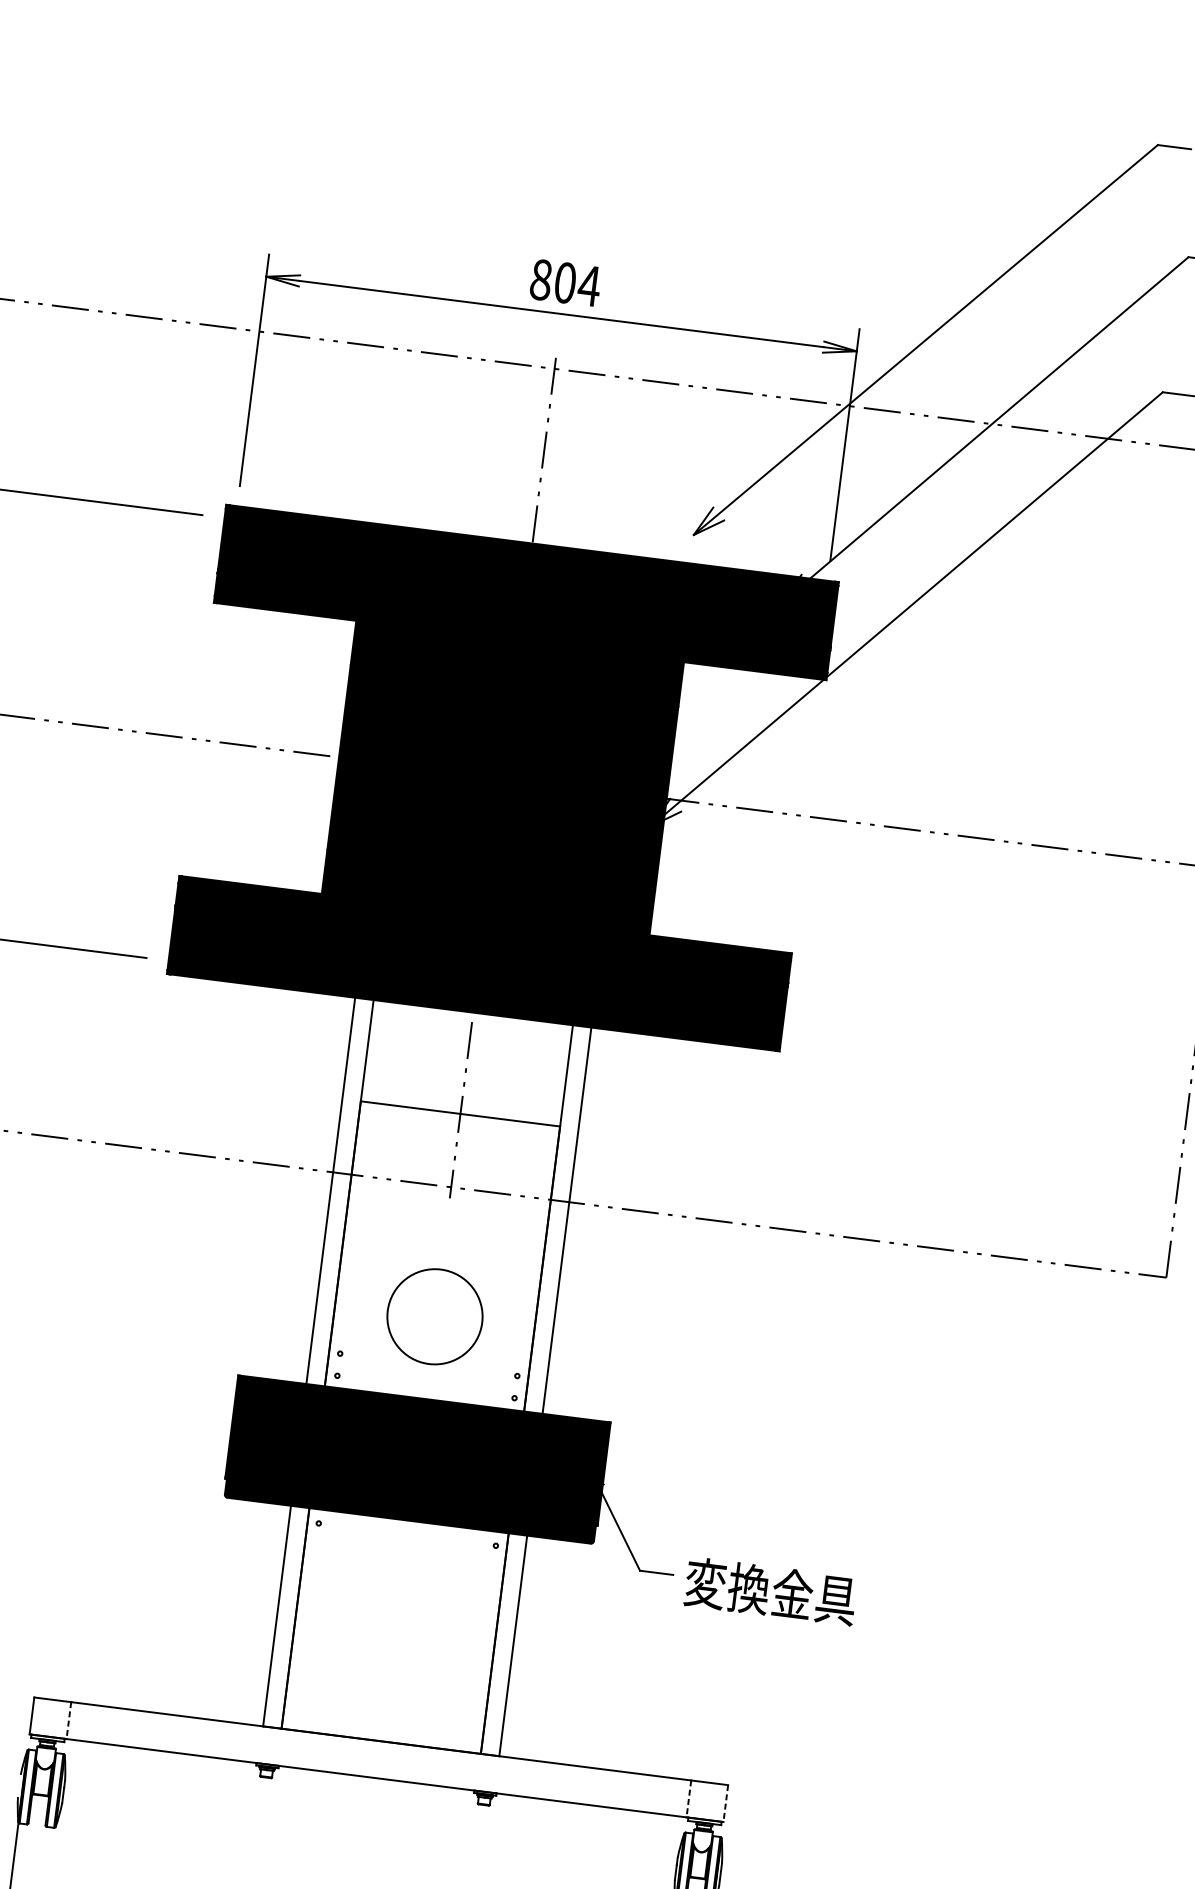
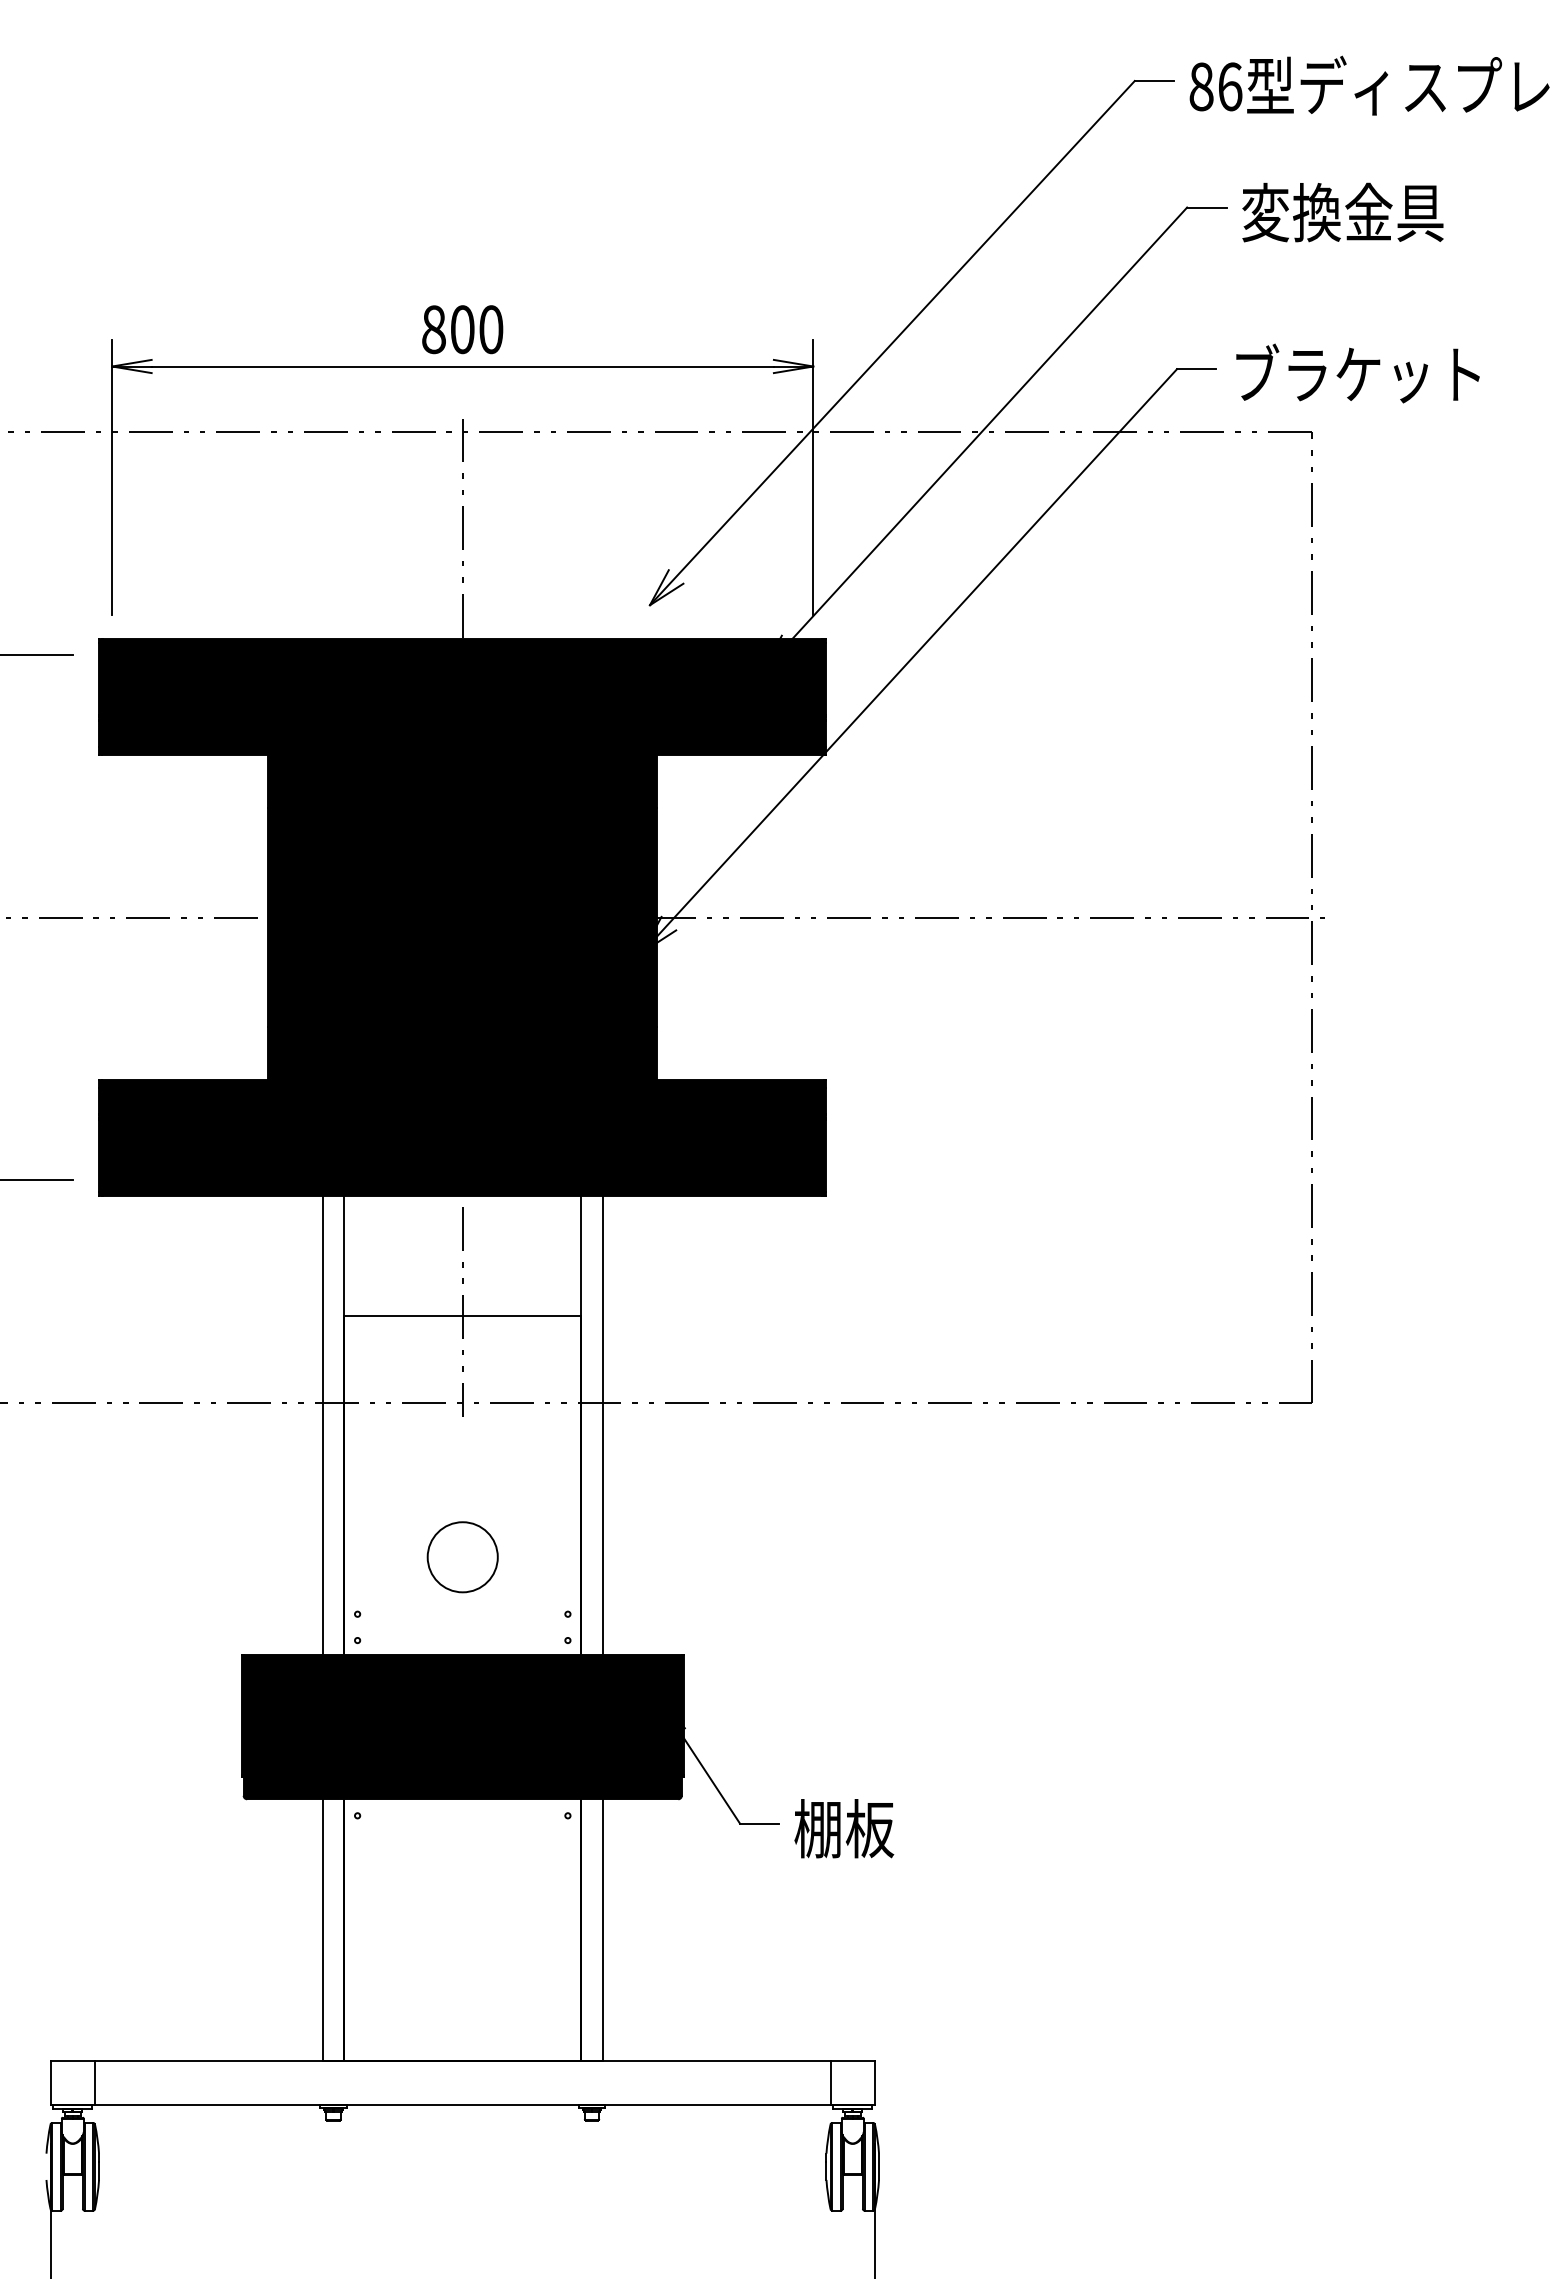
text: (589, 285) -> (491, 329), 804 -> 800
circle: (434, 1317) -> (462, 1557), size x0.62
text: (770, 1591) -> (895, 1828), 変換金具 -> 棚板
line: (68, 1720) -> (94, 2083), dashed -> solid
line: (688, 1799) -> (830, 2083), dashed -> solid
line: (725, 1803) -> (874, 2083), dashed -> solid

